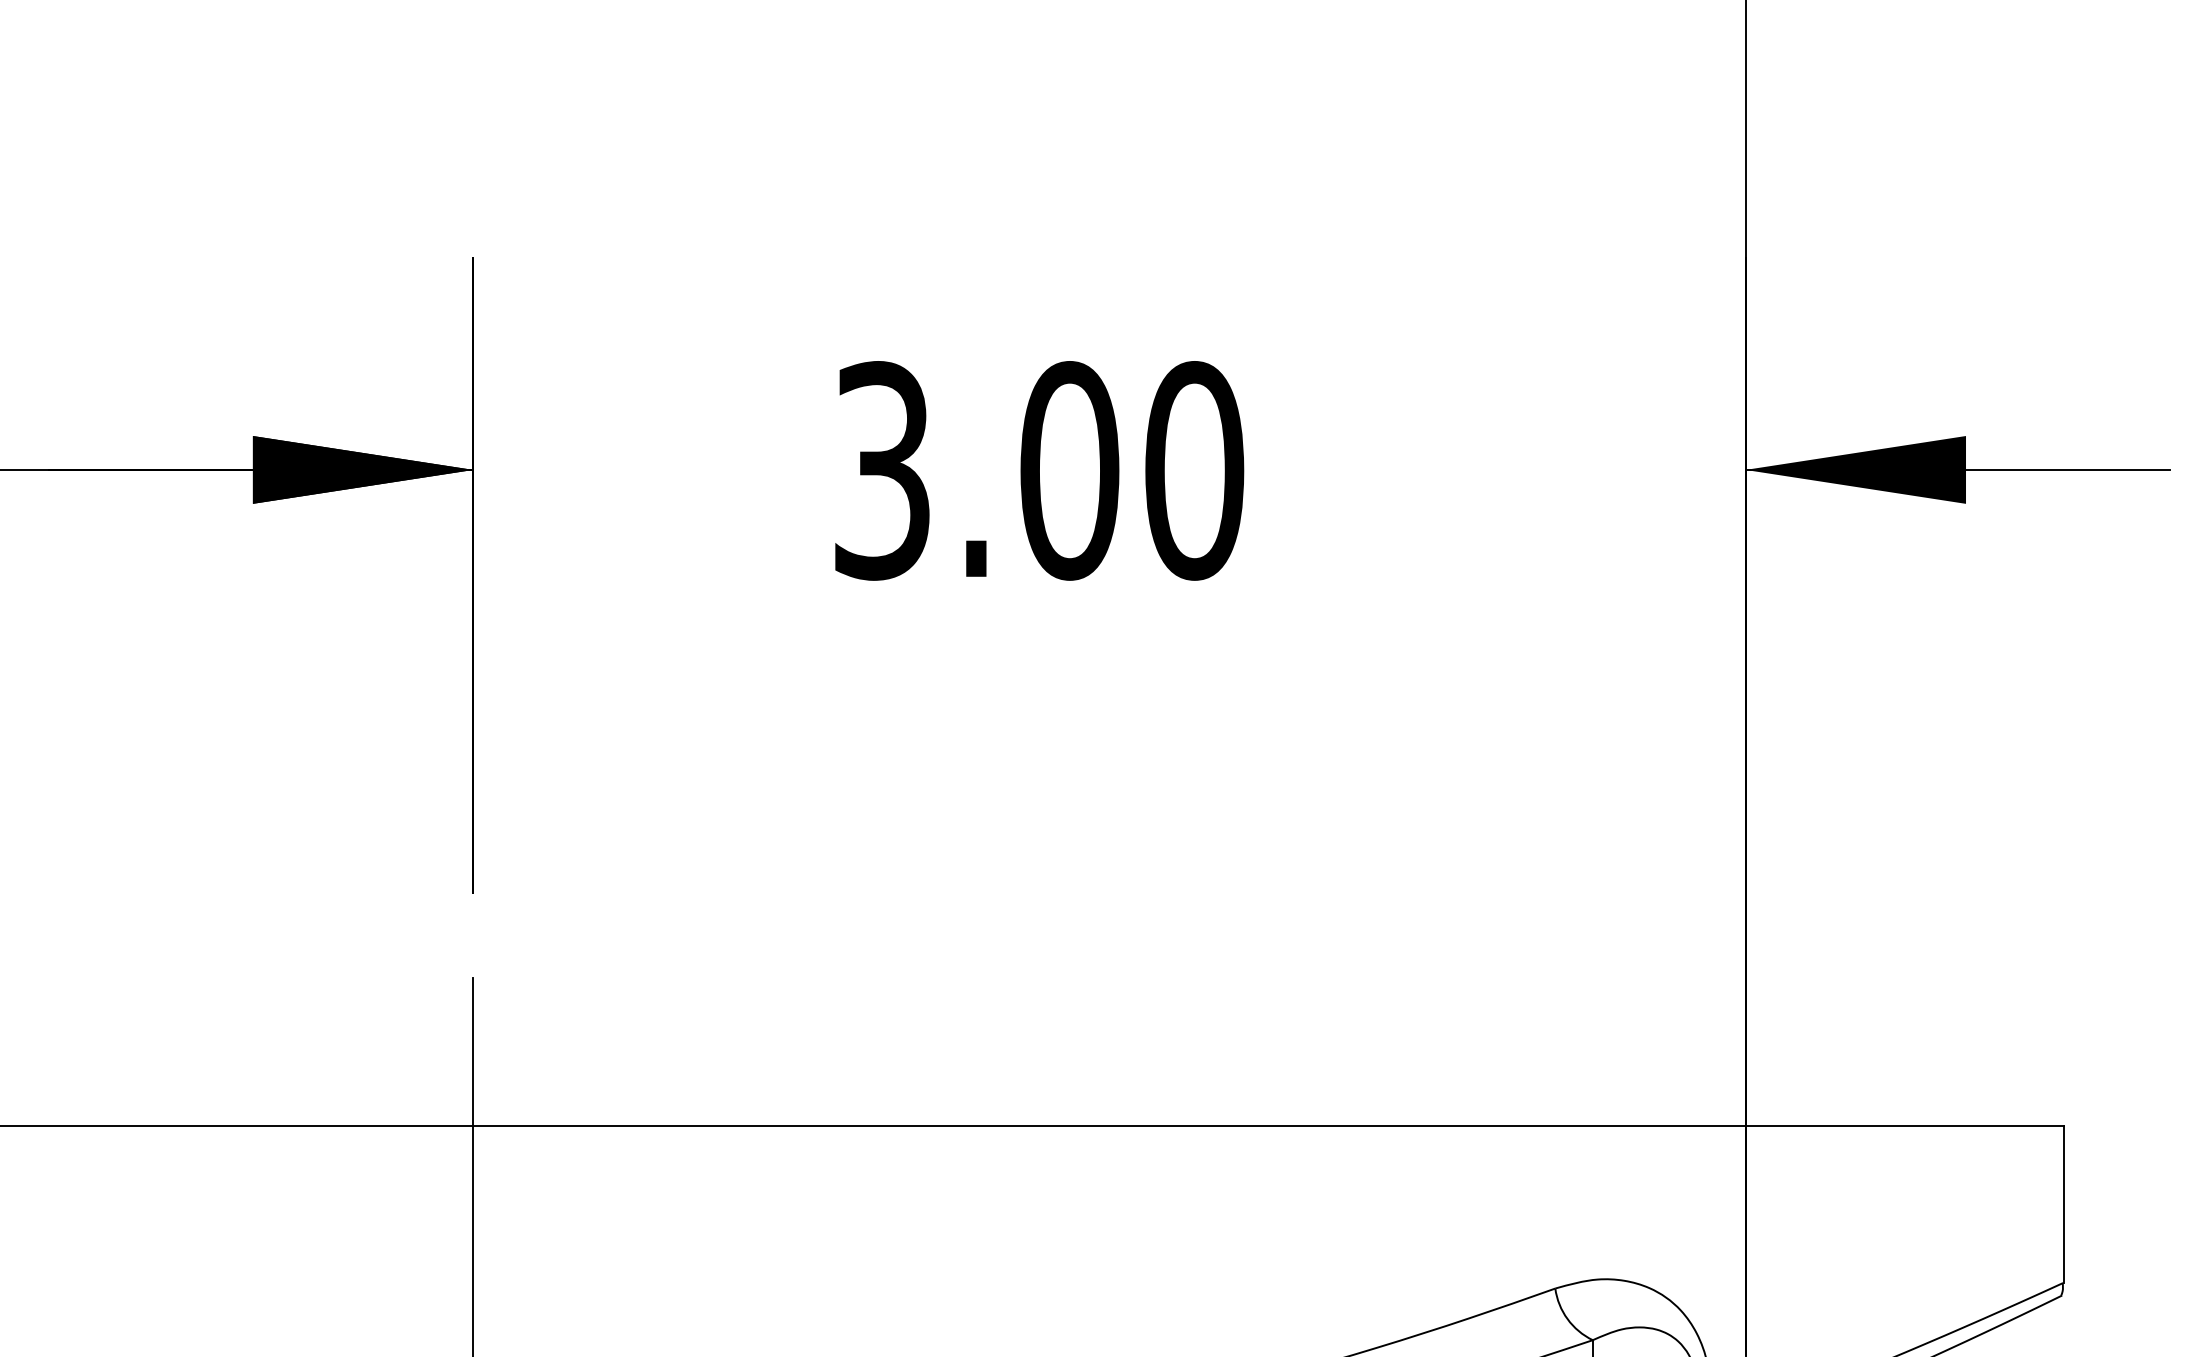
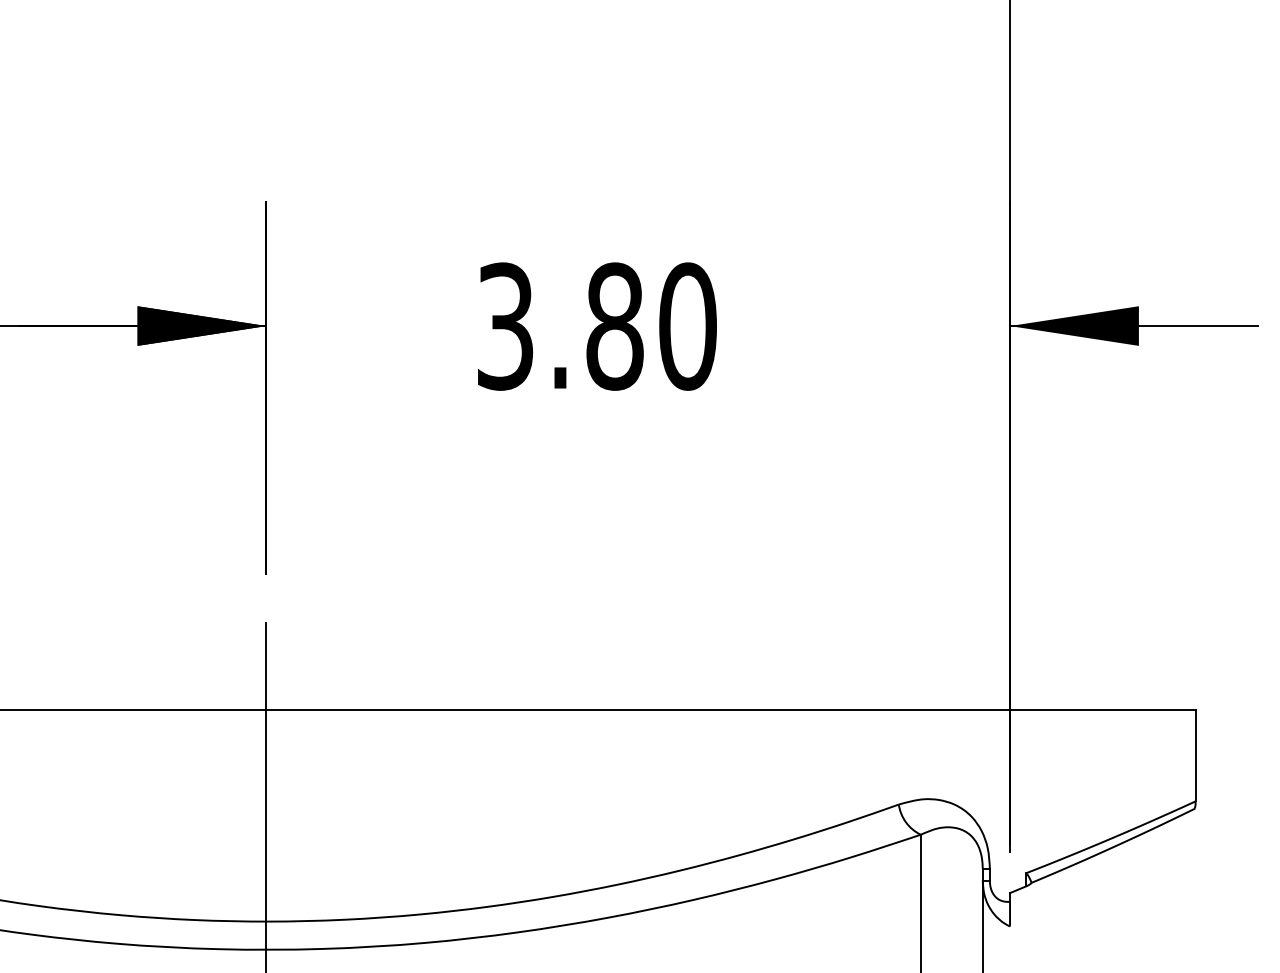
text: (1068, 470) -> (614, 326), 3.00 -> 3.80

